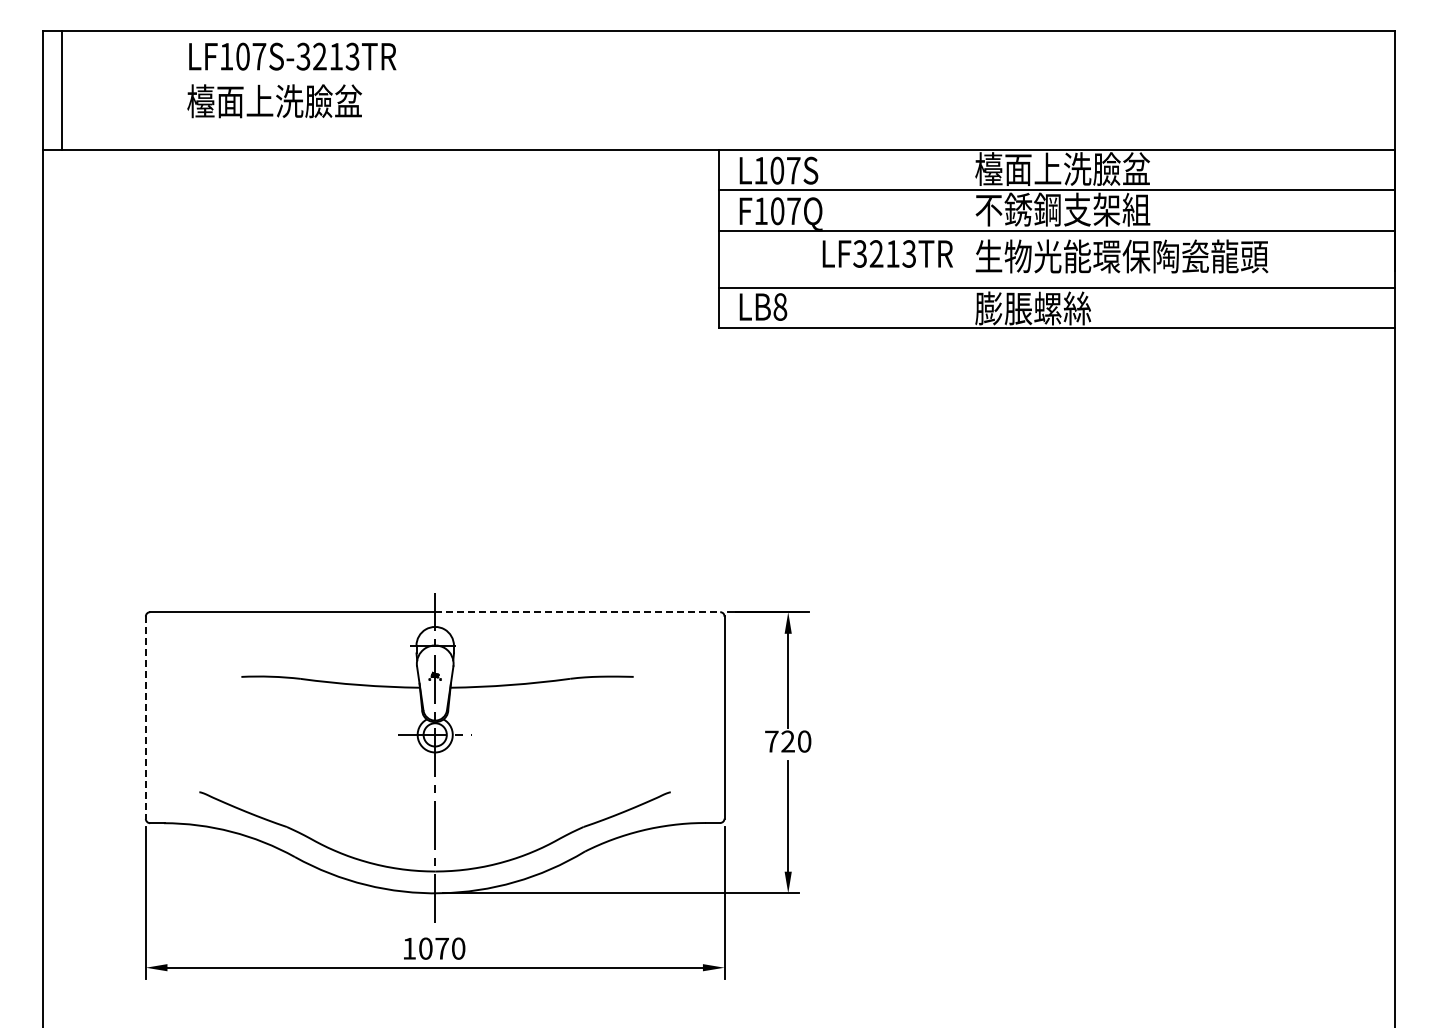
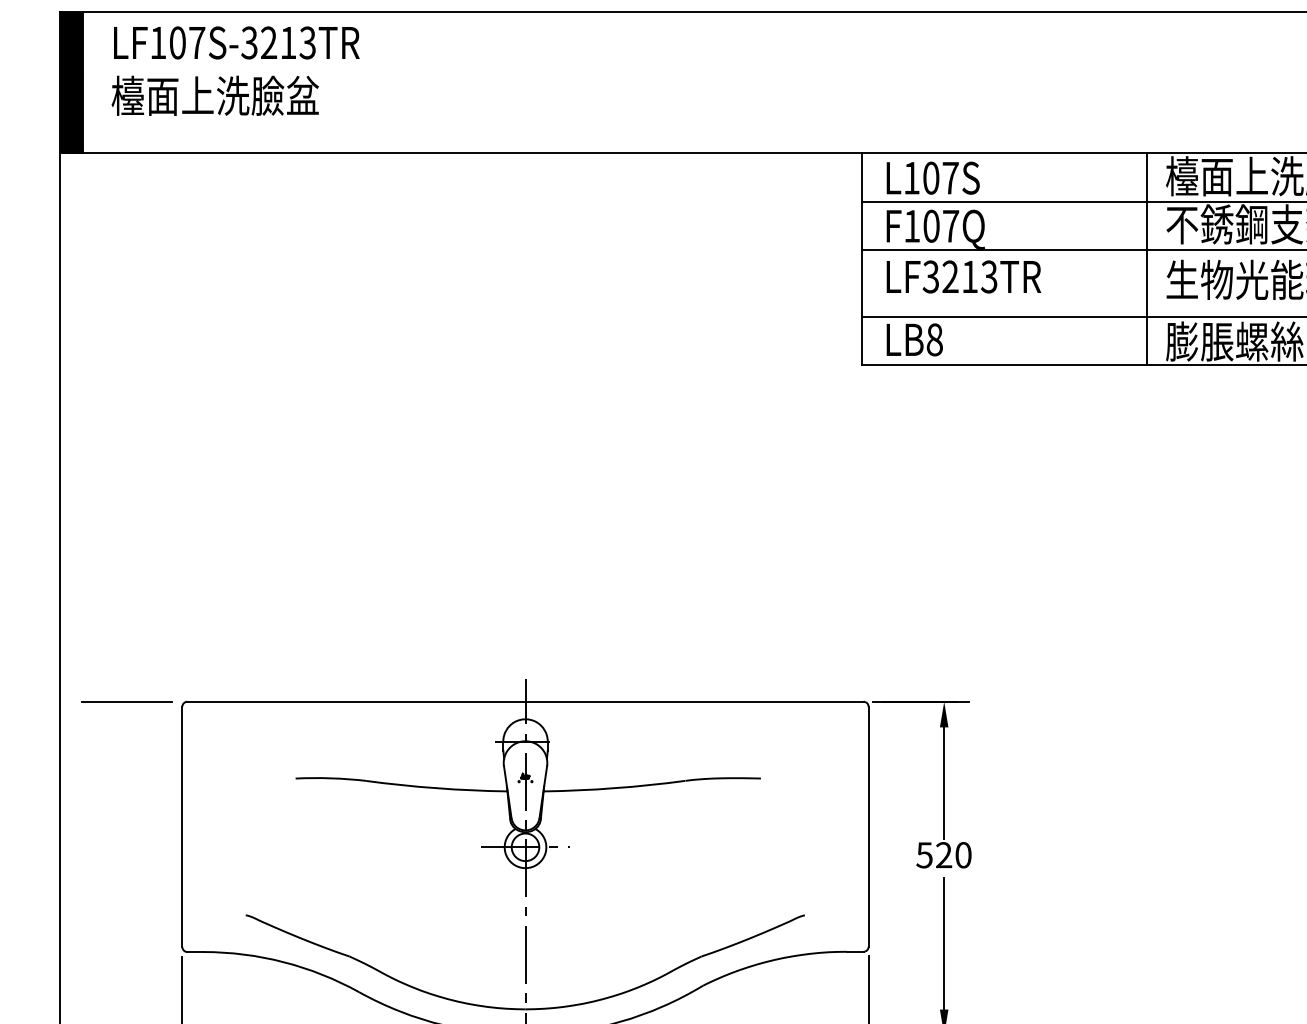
text: (291, 80) -> (235, 71), moved
hatch: (52, 89) -> (71, 81), added
line: (959, 238) -> (1147, 258), added
text: (887, 253) -> (963, 276), moved
line: (98, 612) -> (126, 702), added
line: (577, 612) -> (694, 702), dashed -> solid
line: (145, 718) -> (181, 827), dashed -> solid
text: (771, 741) -> (924, 855), 720 -> 520

